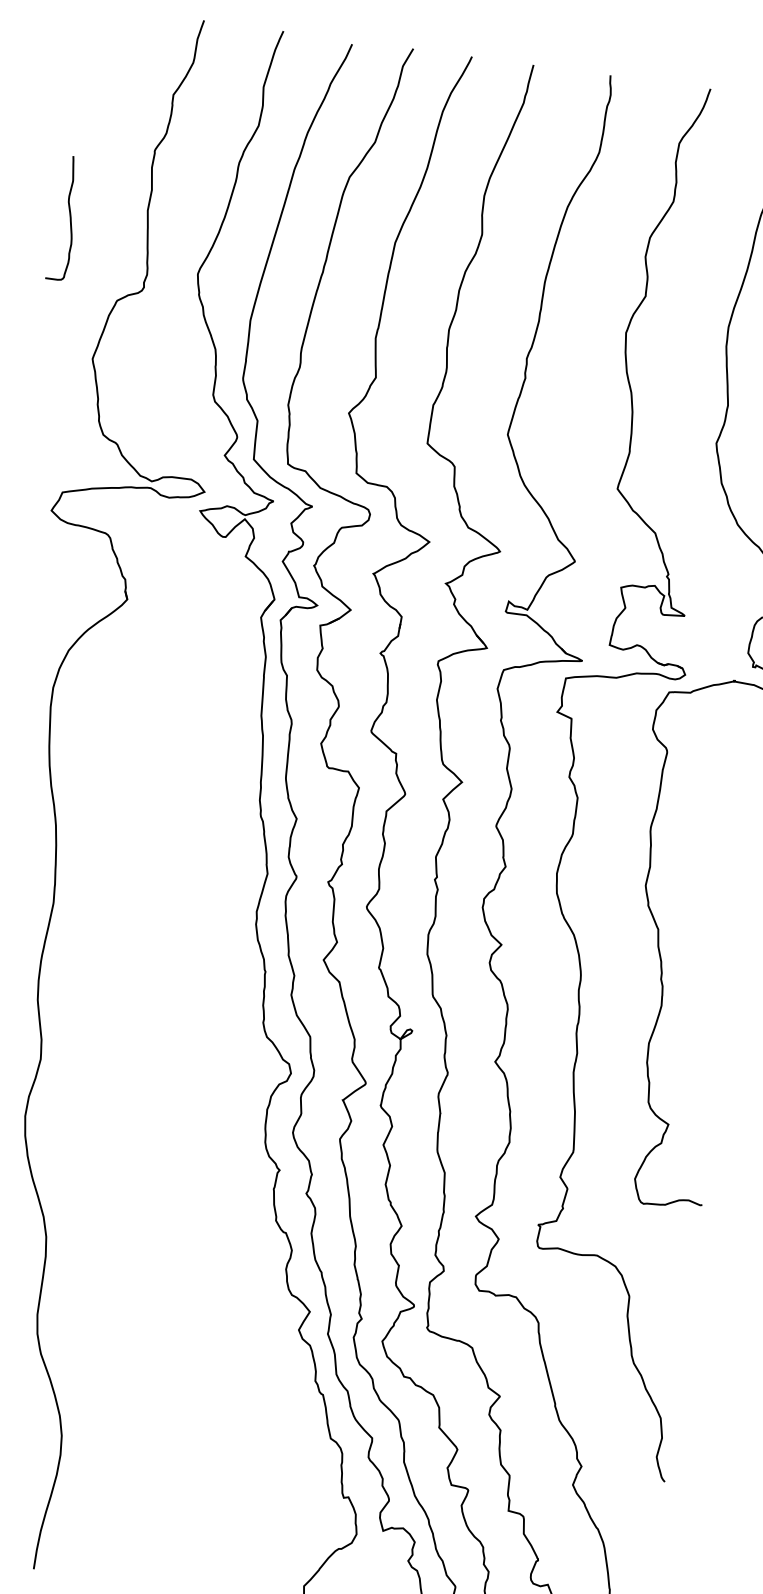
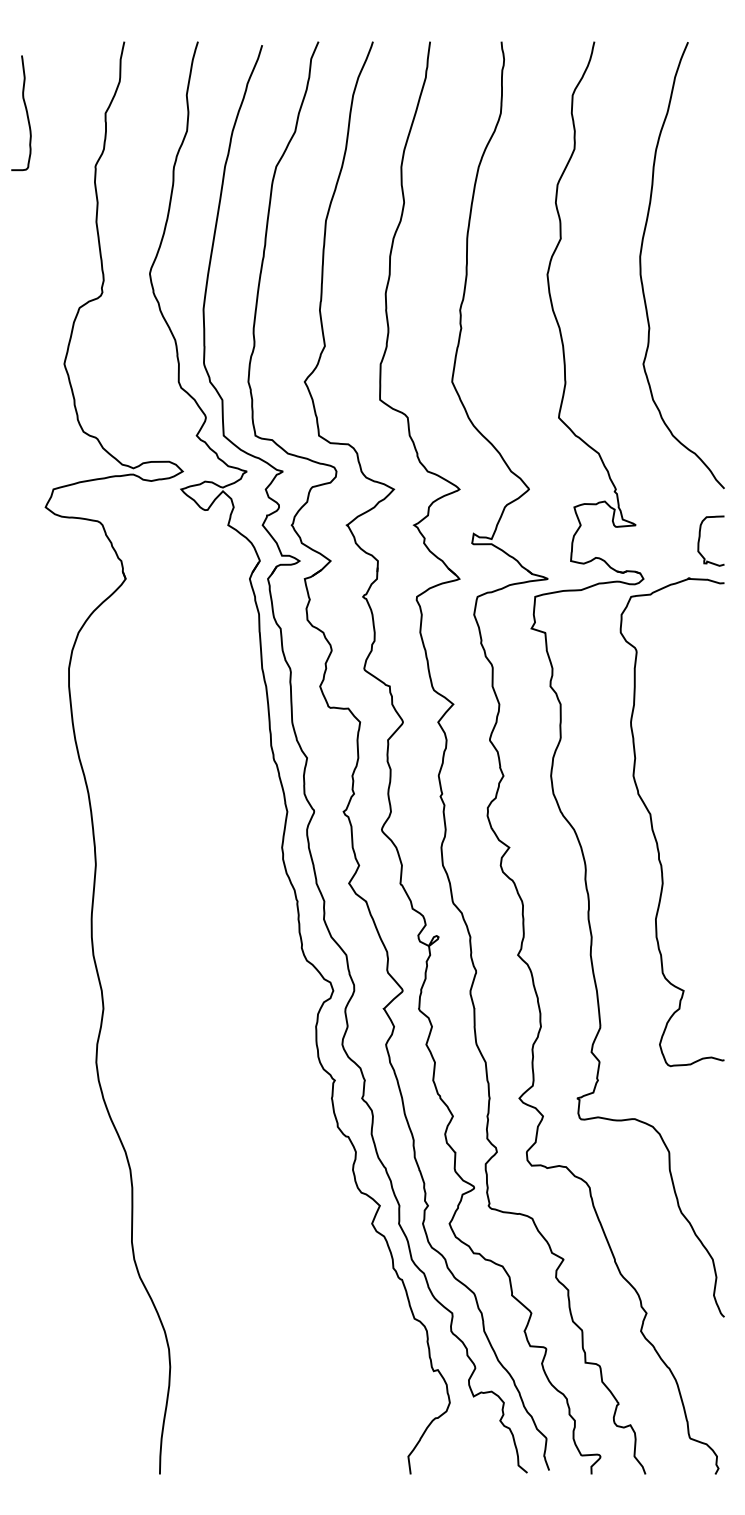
curve: (69, 215) -> (25, 110), moved

